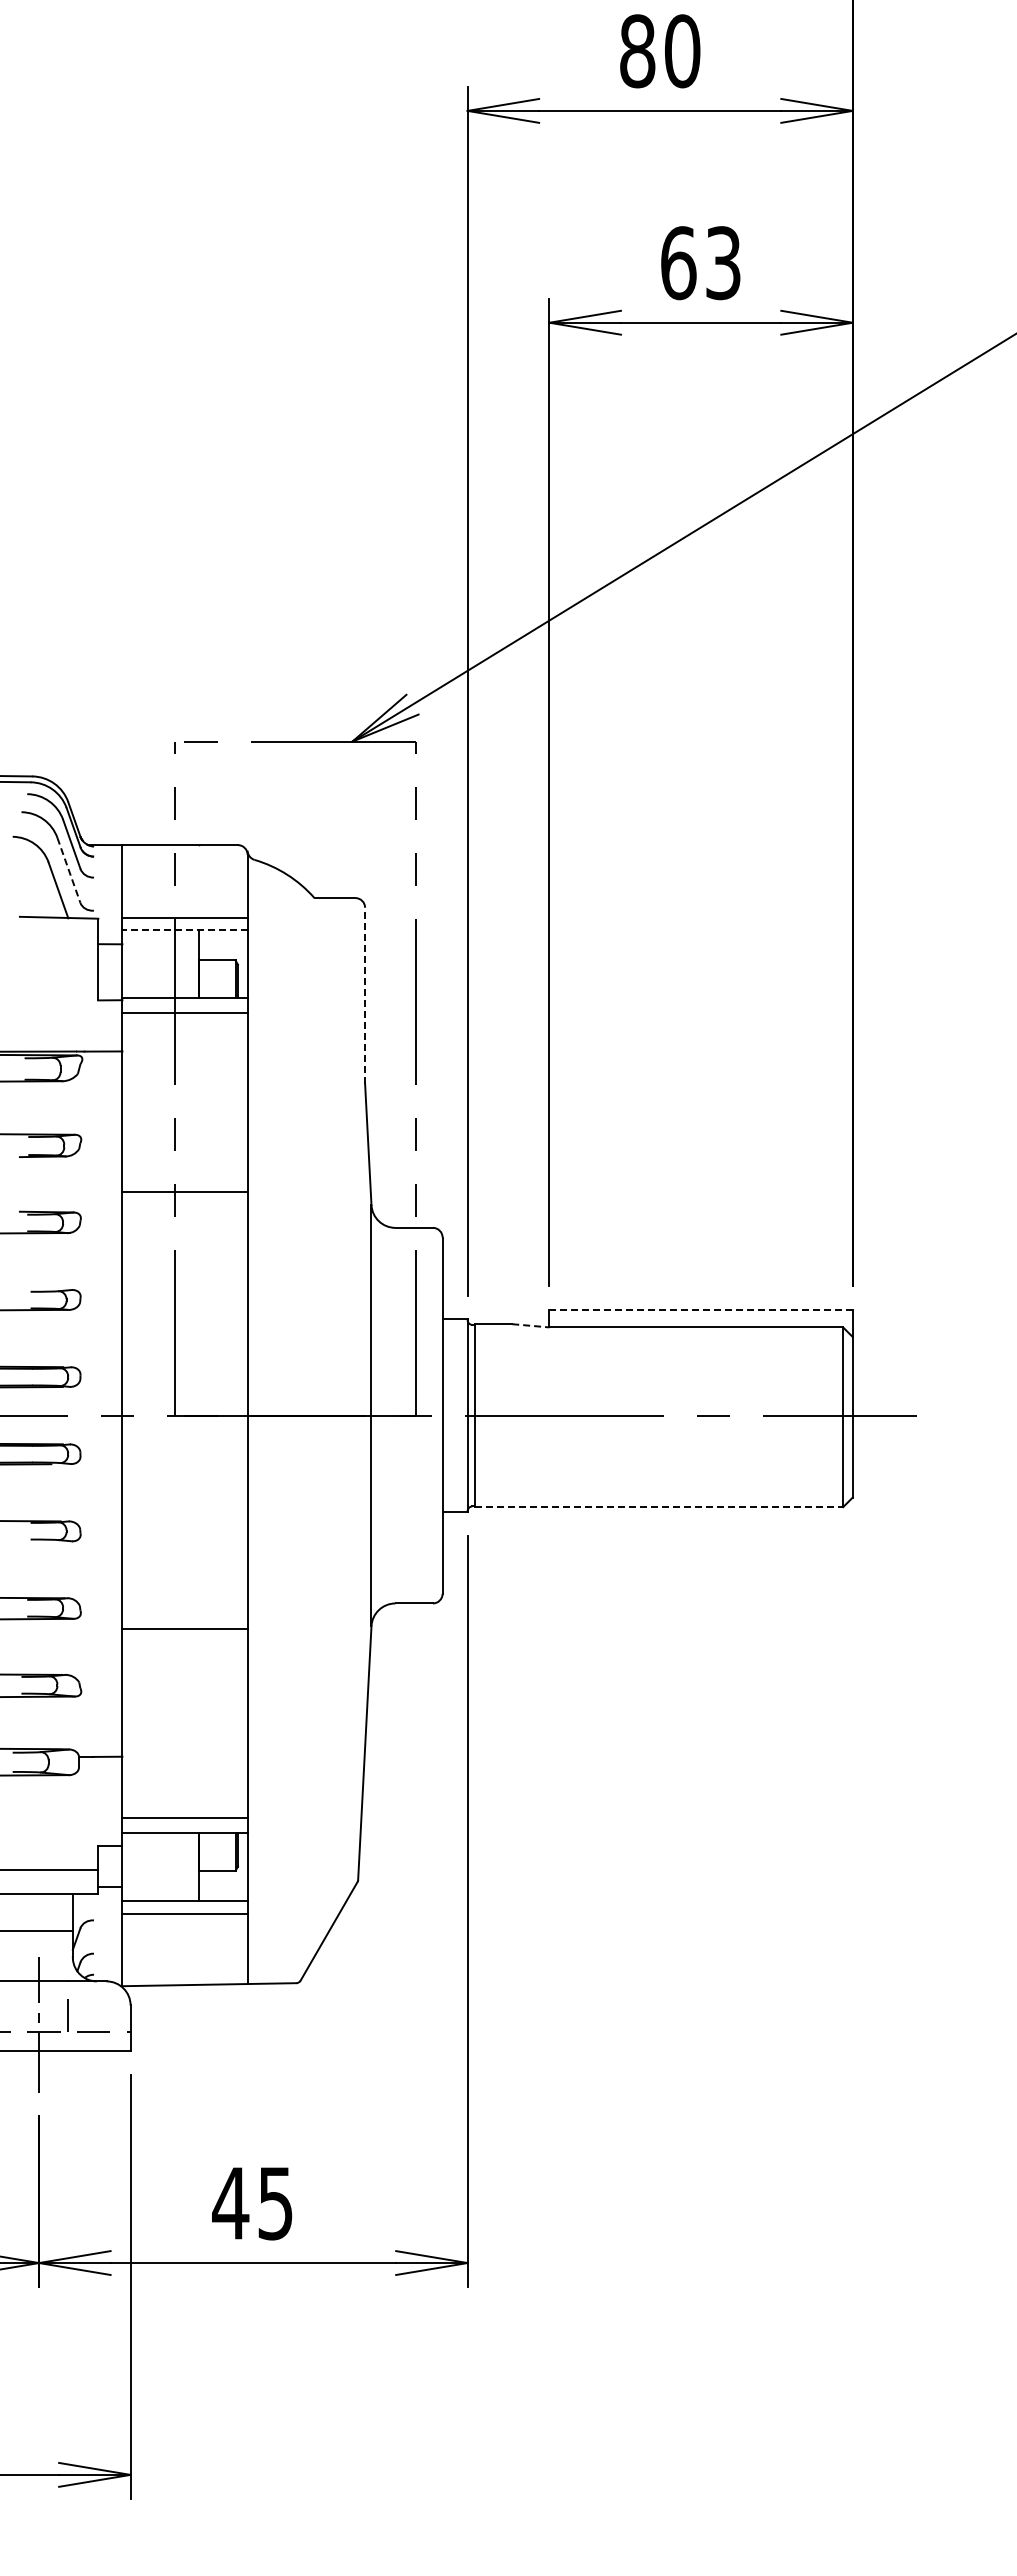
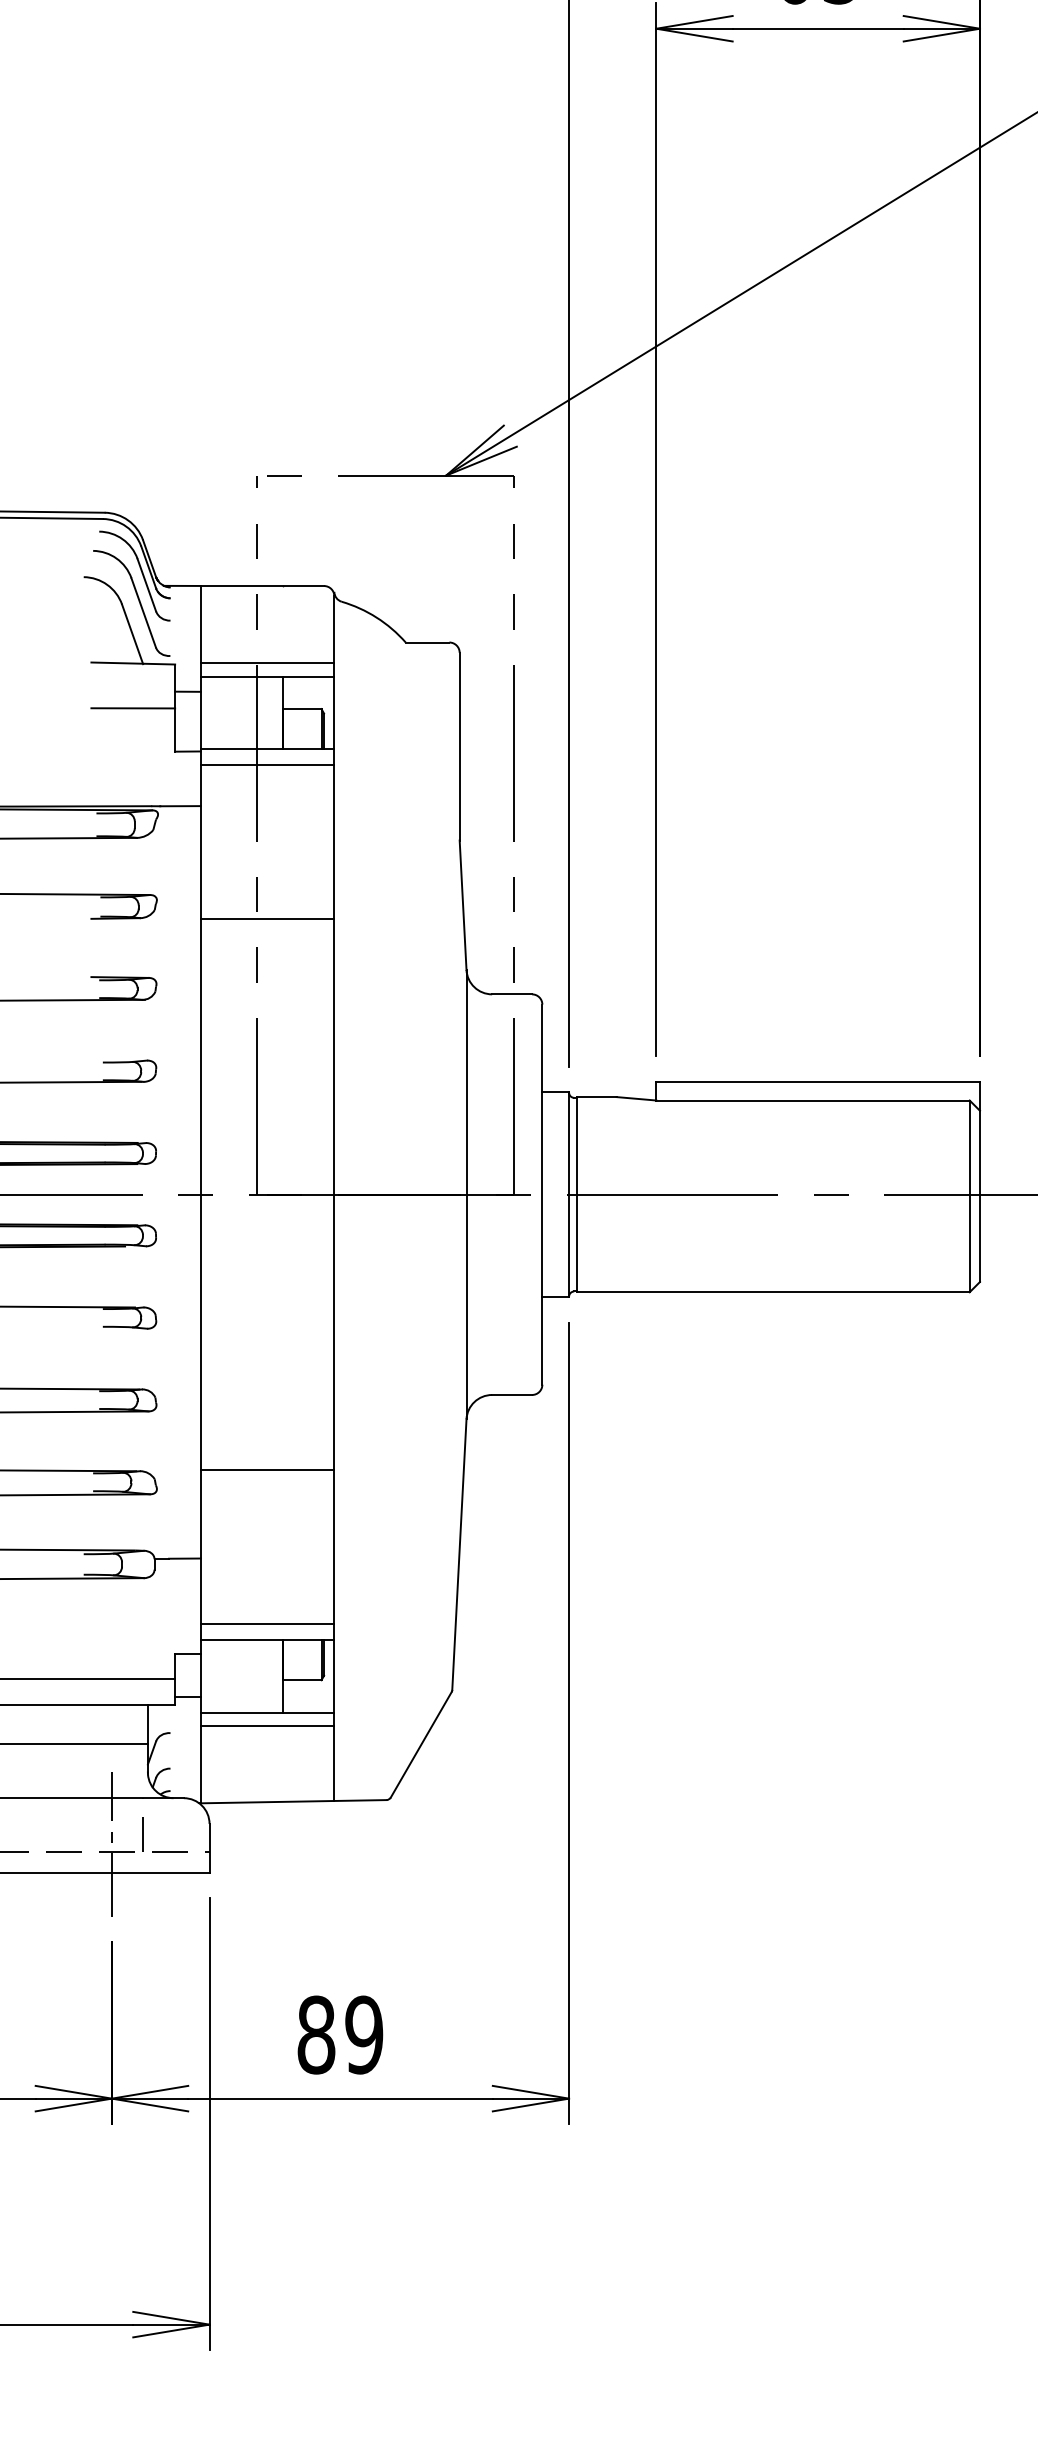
line: (69, 870) -> (144, 613), dashed -> solid
line: (185, 930) -> (268, 677), dashed -> solid
line: (58, 959) -> (132, 708), added
line: (365, 995) -> (460, 746), dashed -> solid
line: (184, 1192) -> (267, 919), moved
line: (701, 1309) -> (818, 1081), dashed -> solid
line: (530, 1325) -> (636, 1098), dashed -> solid
line: (659, 1507) -> (773, 1292), dashed -> solid
line: (184, 1629) -> (267, 1470), moved
text: (252, 2203) -> (339, 2035), 45 -> 89

